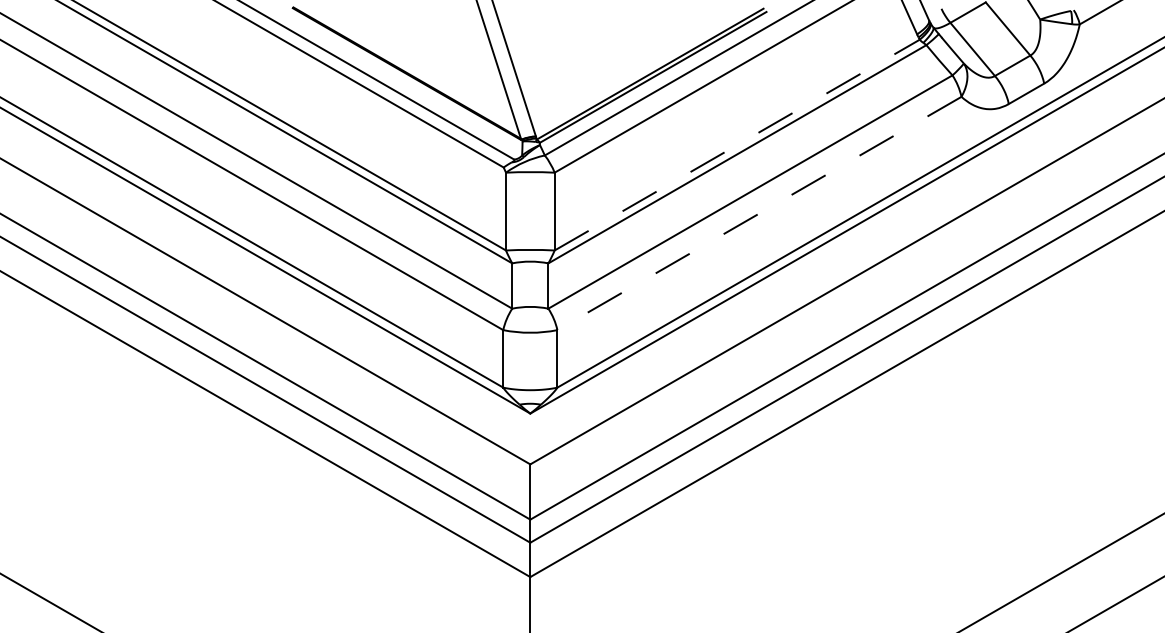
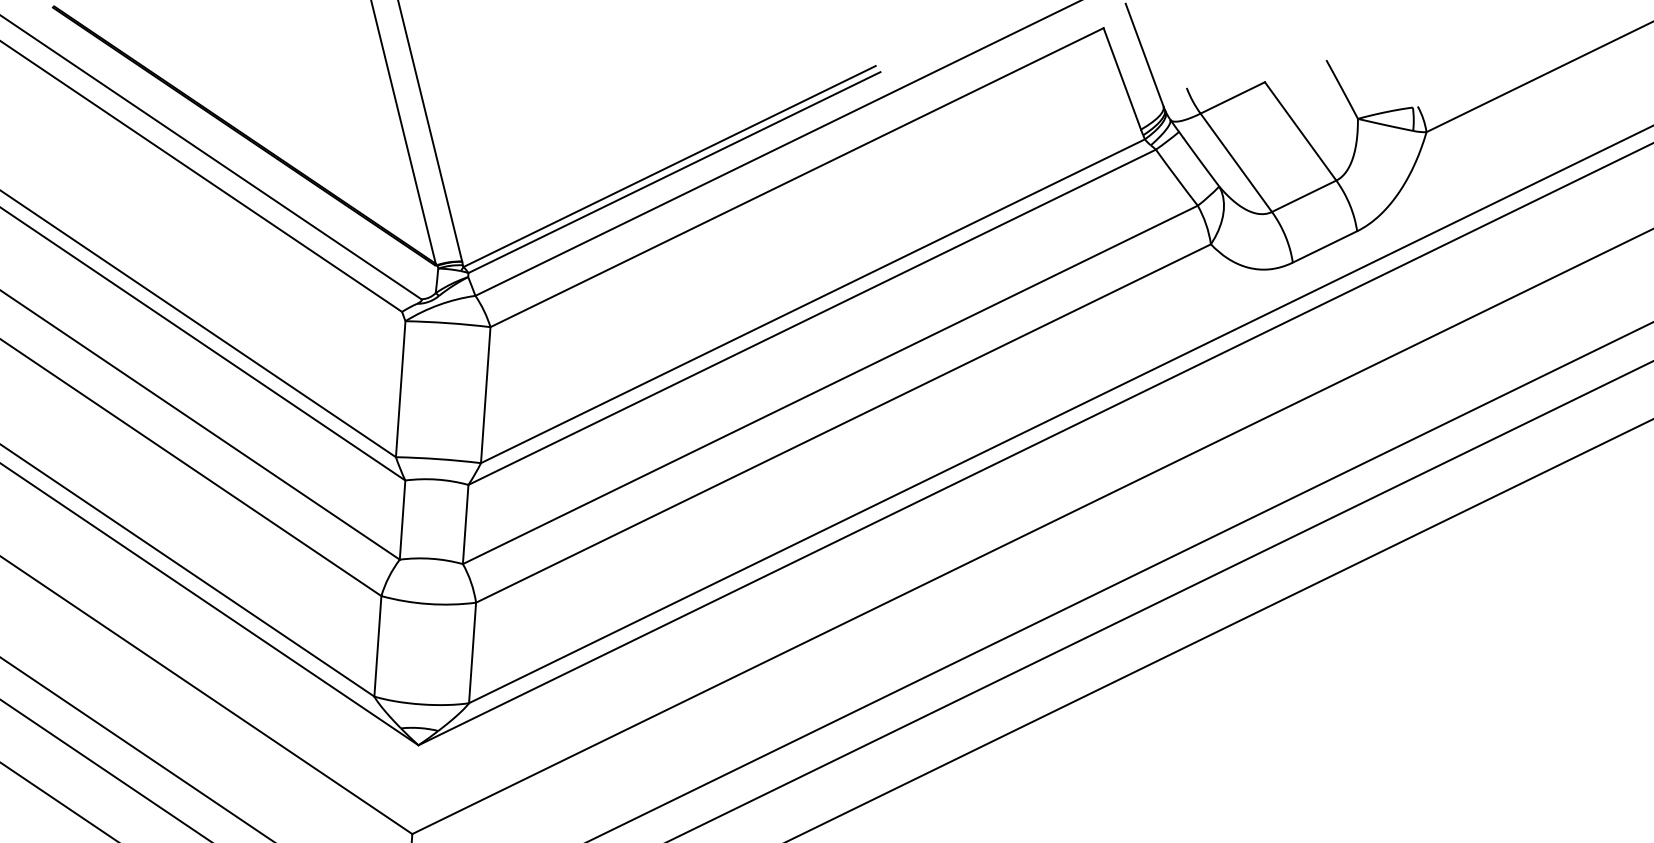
line: (737, 145) -> (813, 301), dashed -> solid
line: (759, 213) -> (843, 423), dashed -> solid

